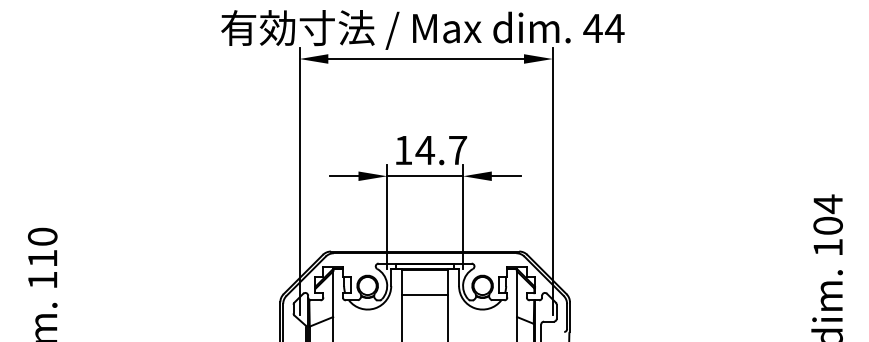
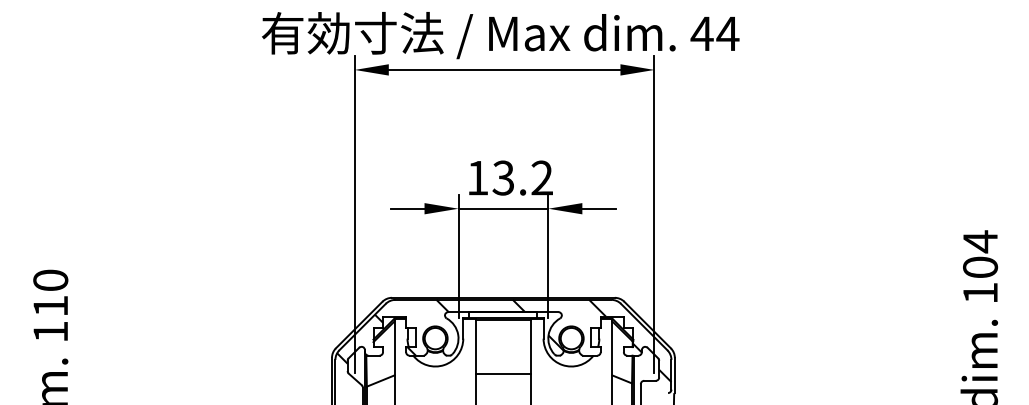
text: (441, 149) -> (522, 177), 14.7 -> 13.2
hatch: (426, 287) -> (504, 340), added
line: (425, 295) -> (503, 374), moved

